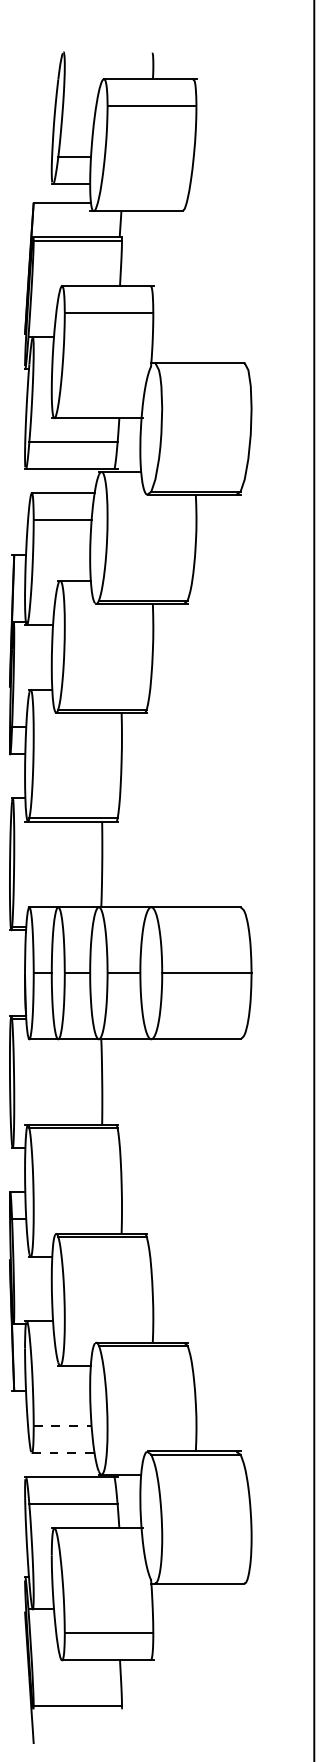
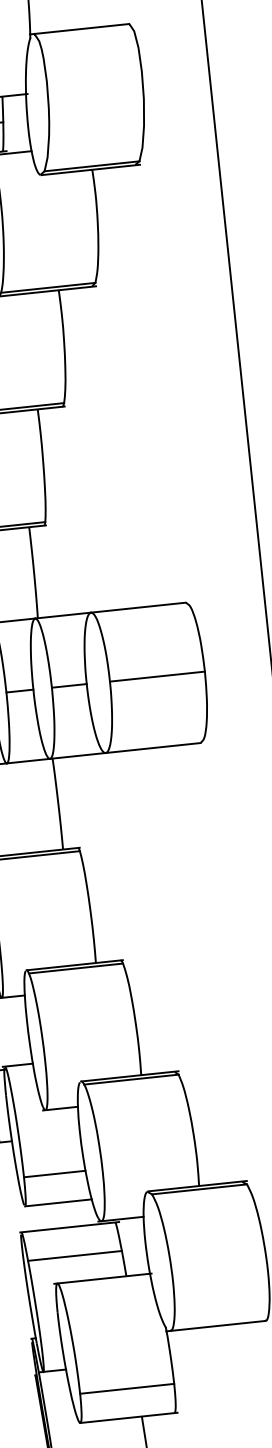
line: (62, 1426) -> (54, 1174), dashed -> solid
line: (63, 1453) -> (58, 1203), dashed -> solid

